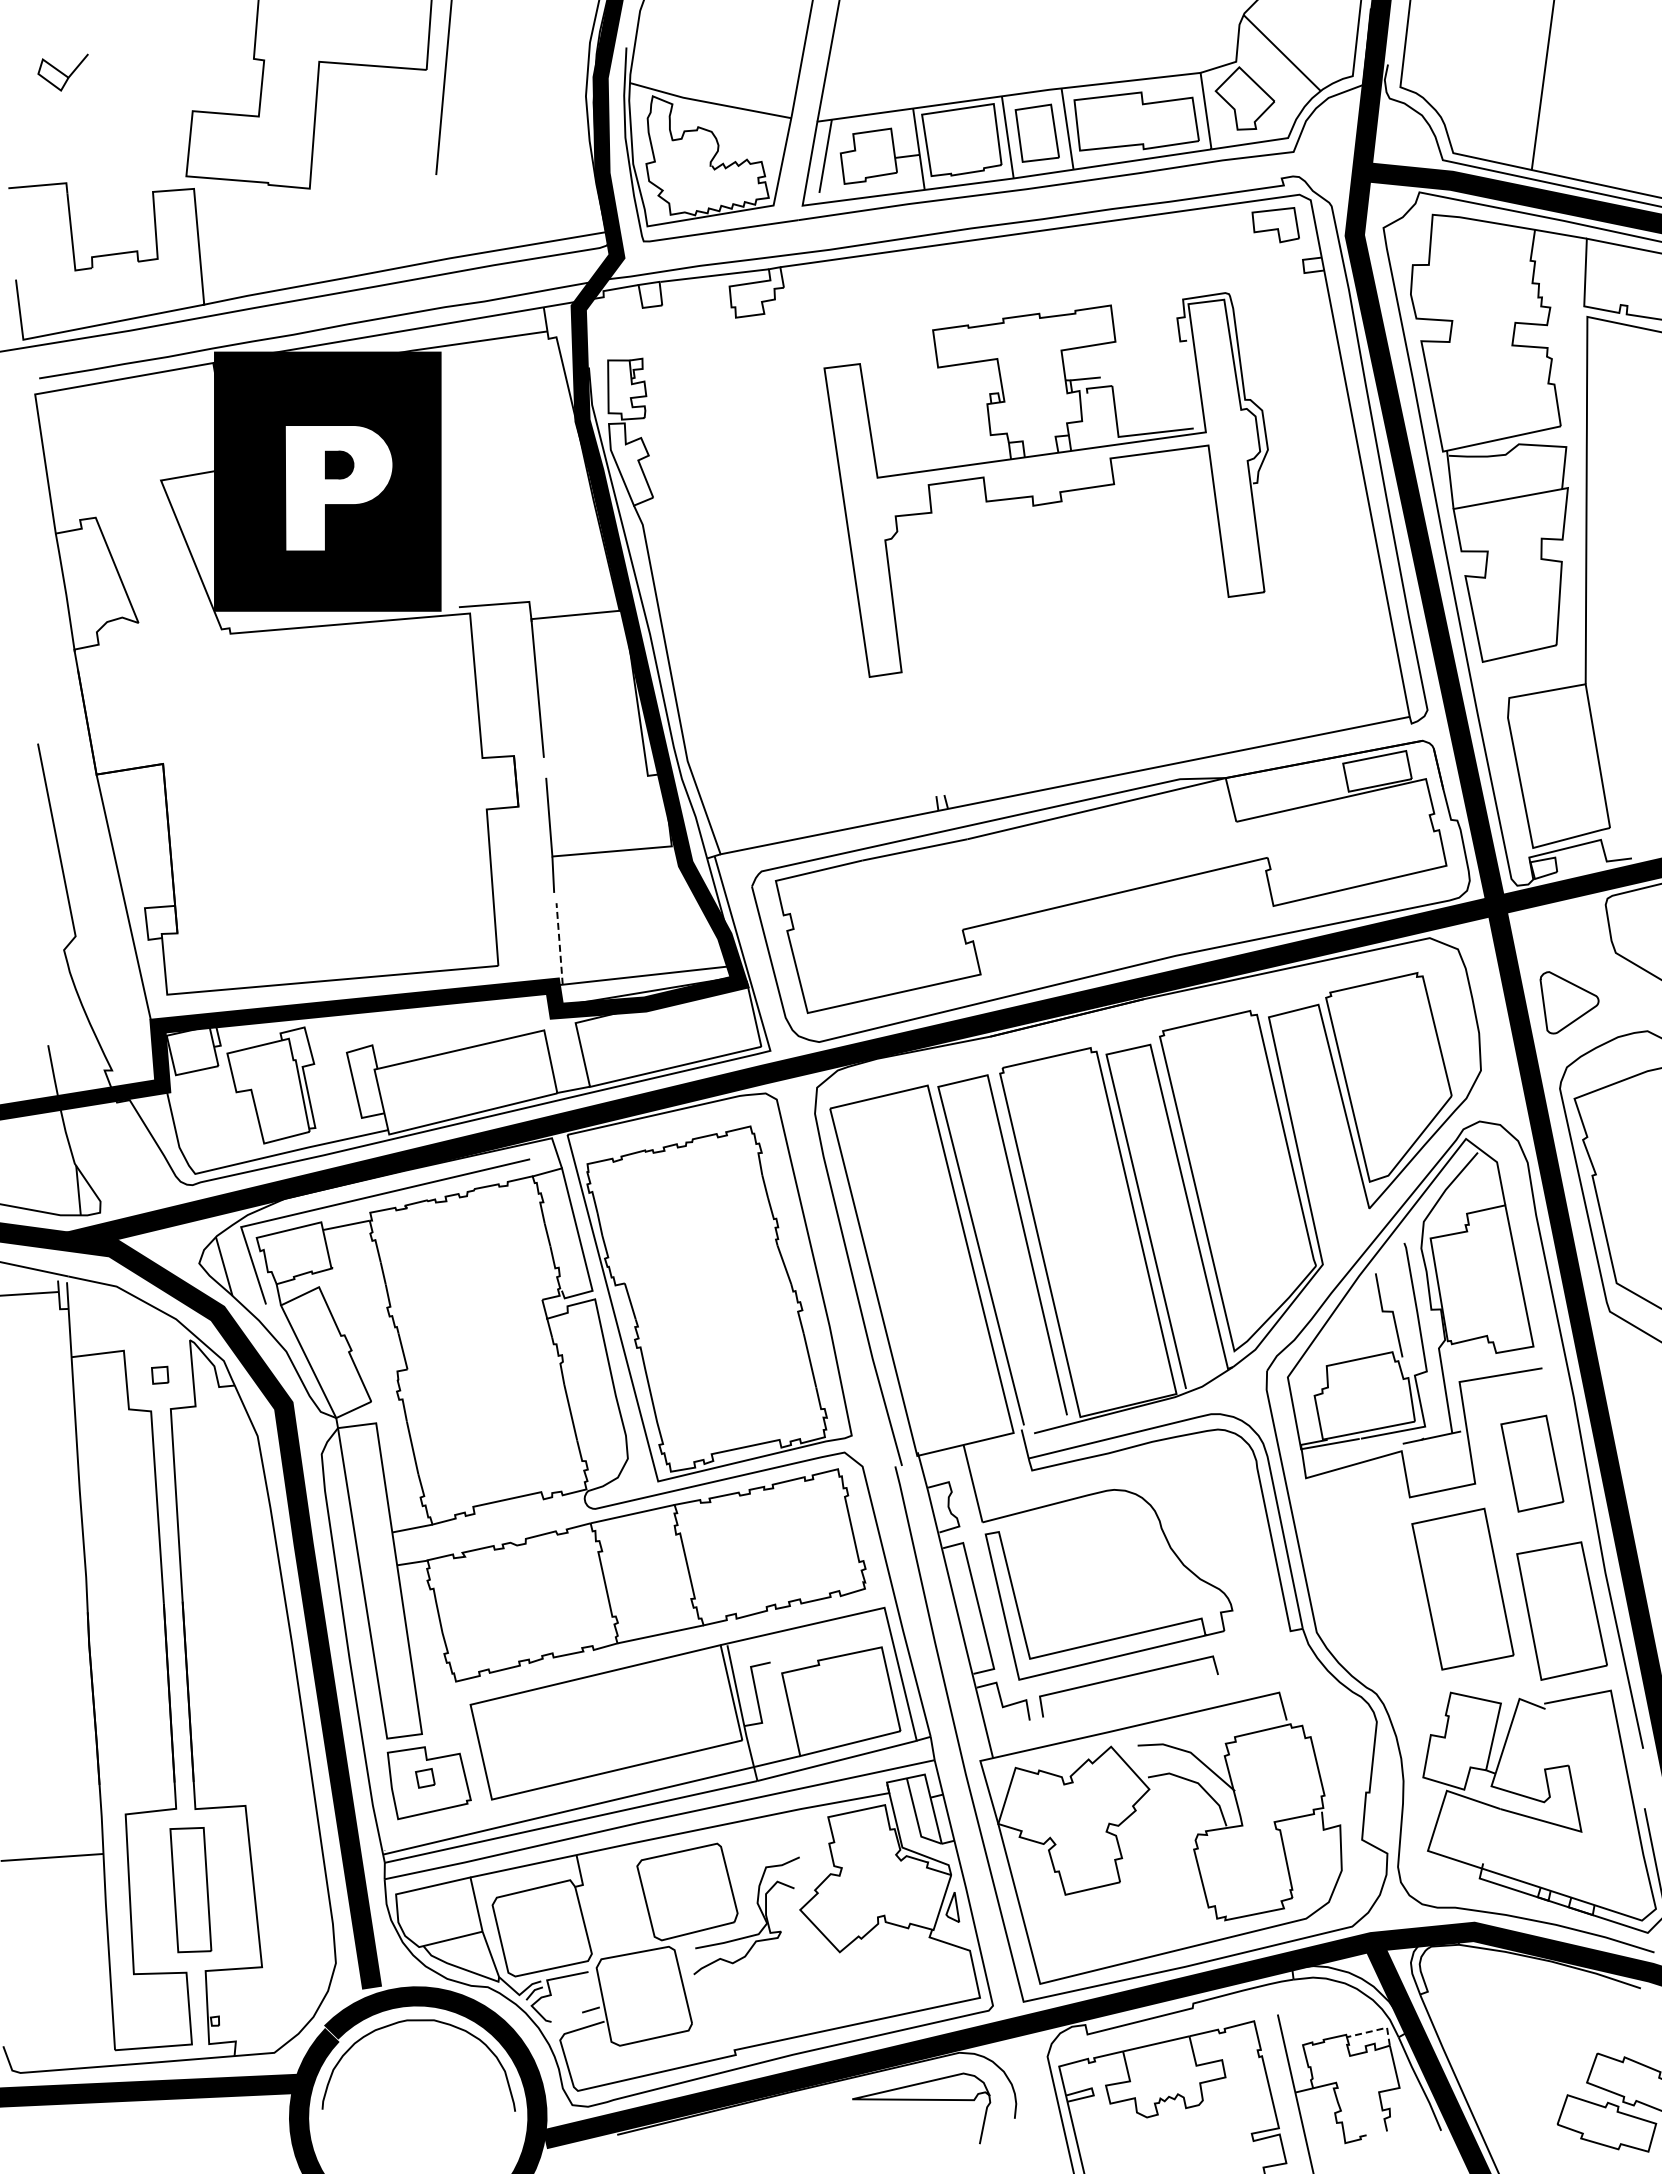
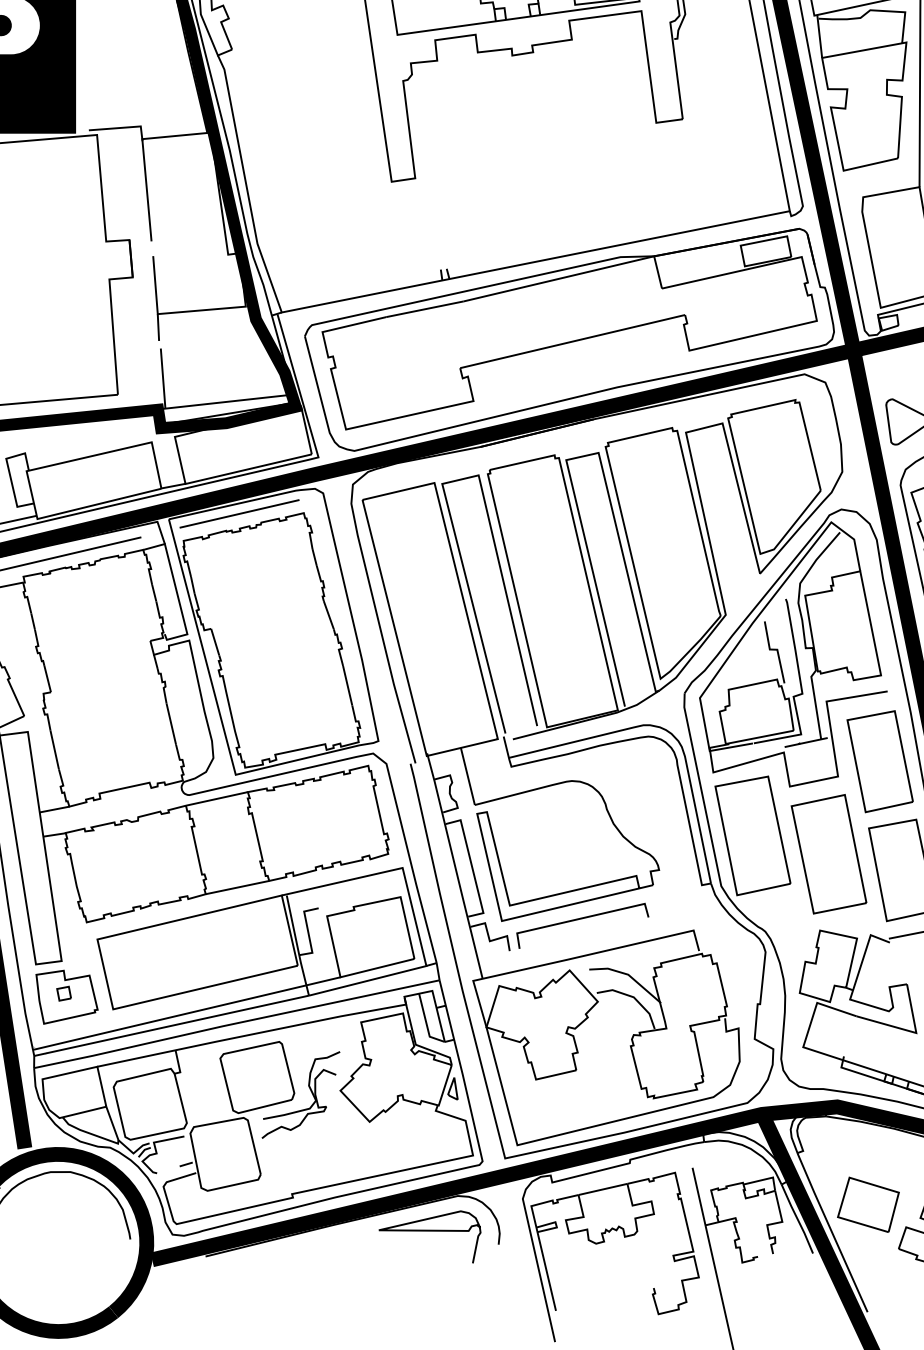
line: (559, 943) -> (163, 378), dashed -> solid
line: (663, 1127) -> (239, 513), added
part: (1532, 1463) -> (880, 761), size x1.43
part: (1359, 1563) -> (752, 835), added
line: (1375, 2030) -> (764, 1179), dashed -> solid
part: (1516, 2064) -> (868, 1204), added

